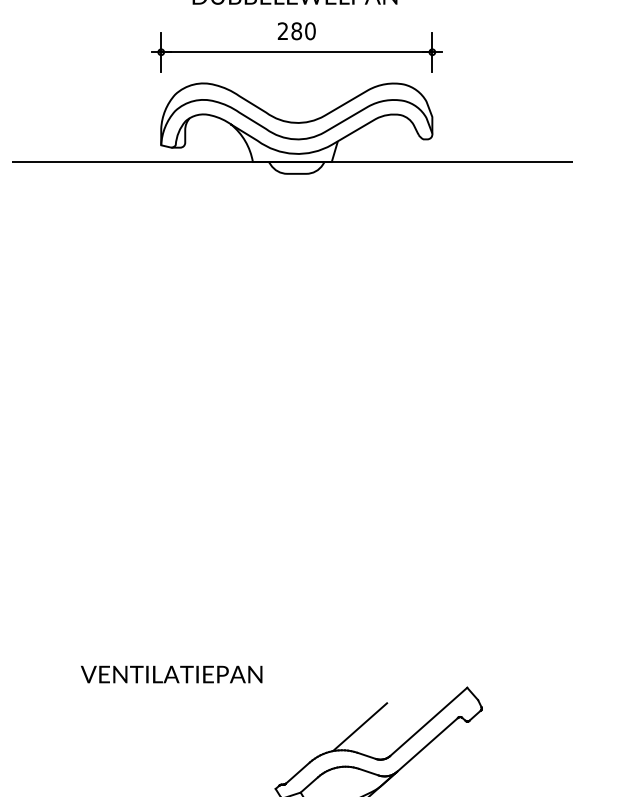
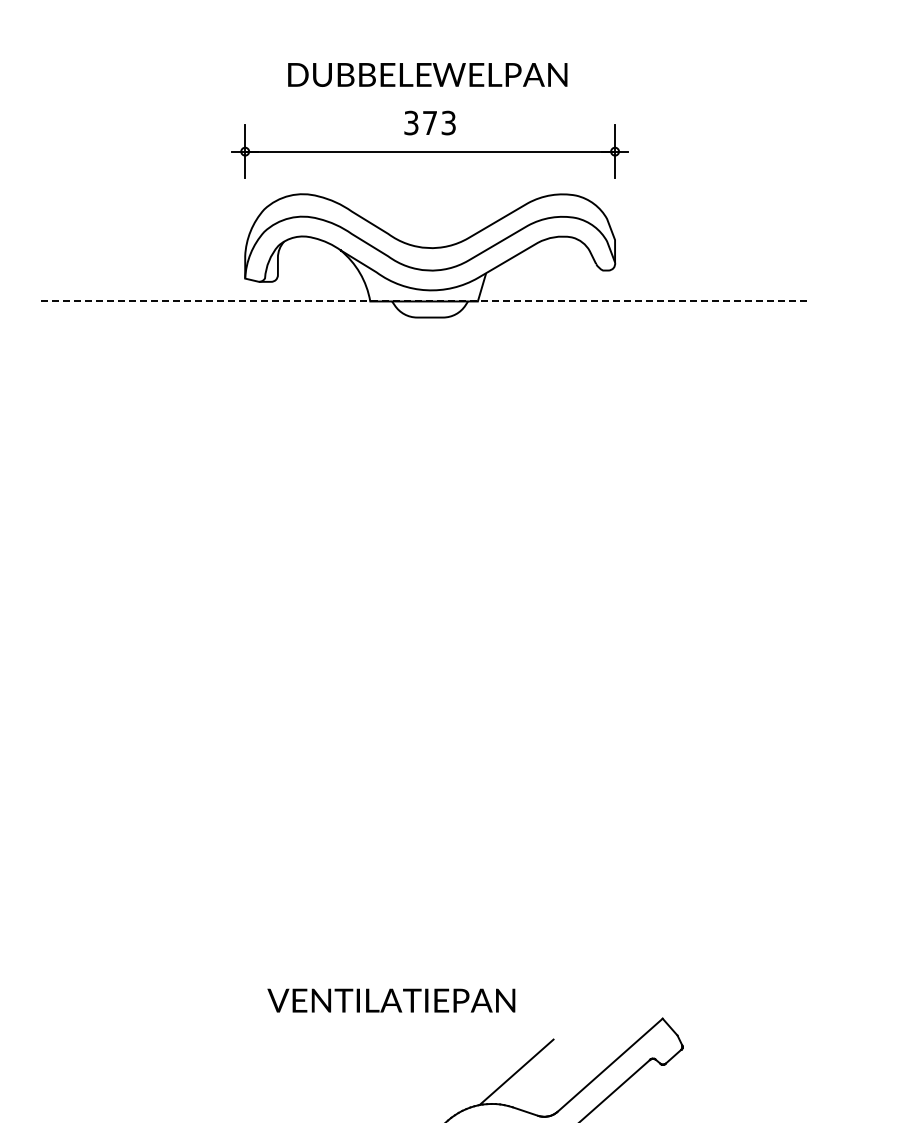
text: (297, 30) -> (430, 122), 280 -> 373
line: (292, 162) -> (424, 301), solid -> dashed
text: (171, 674) -> (391, 1000), moved

